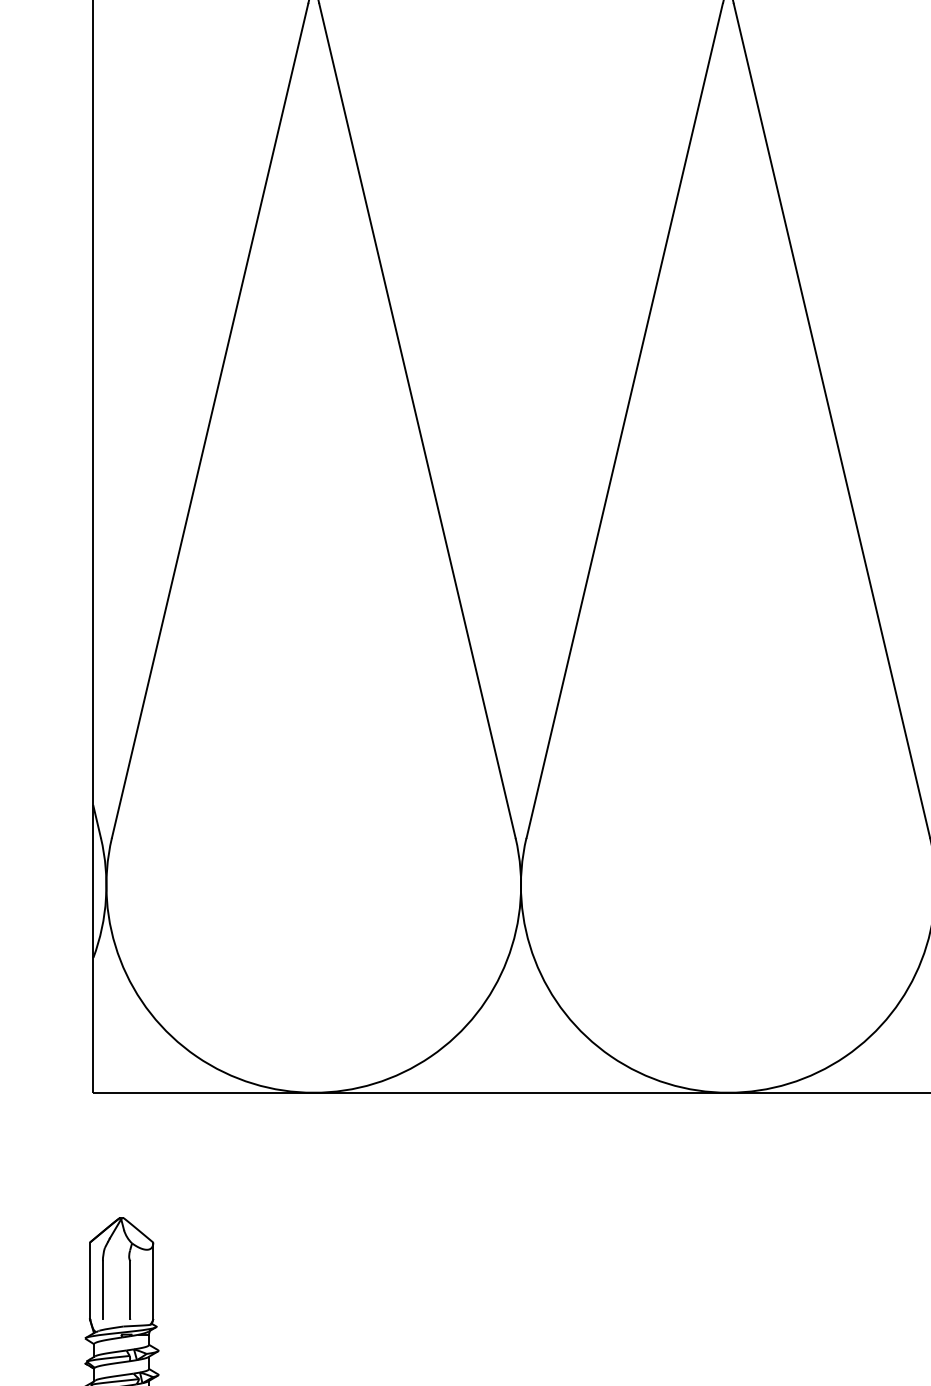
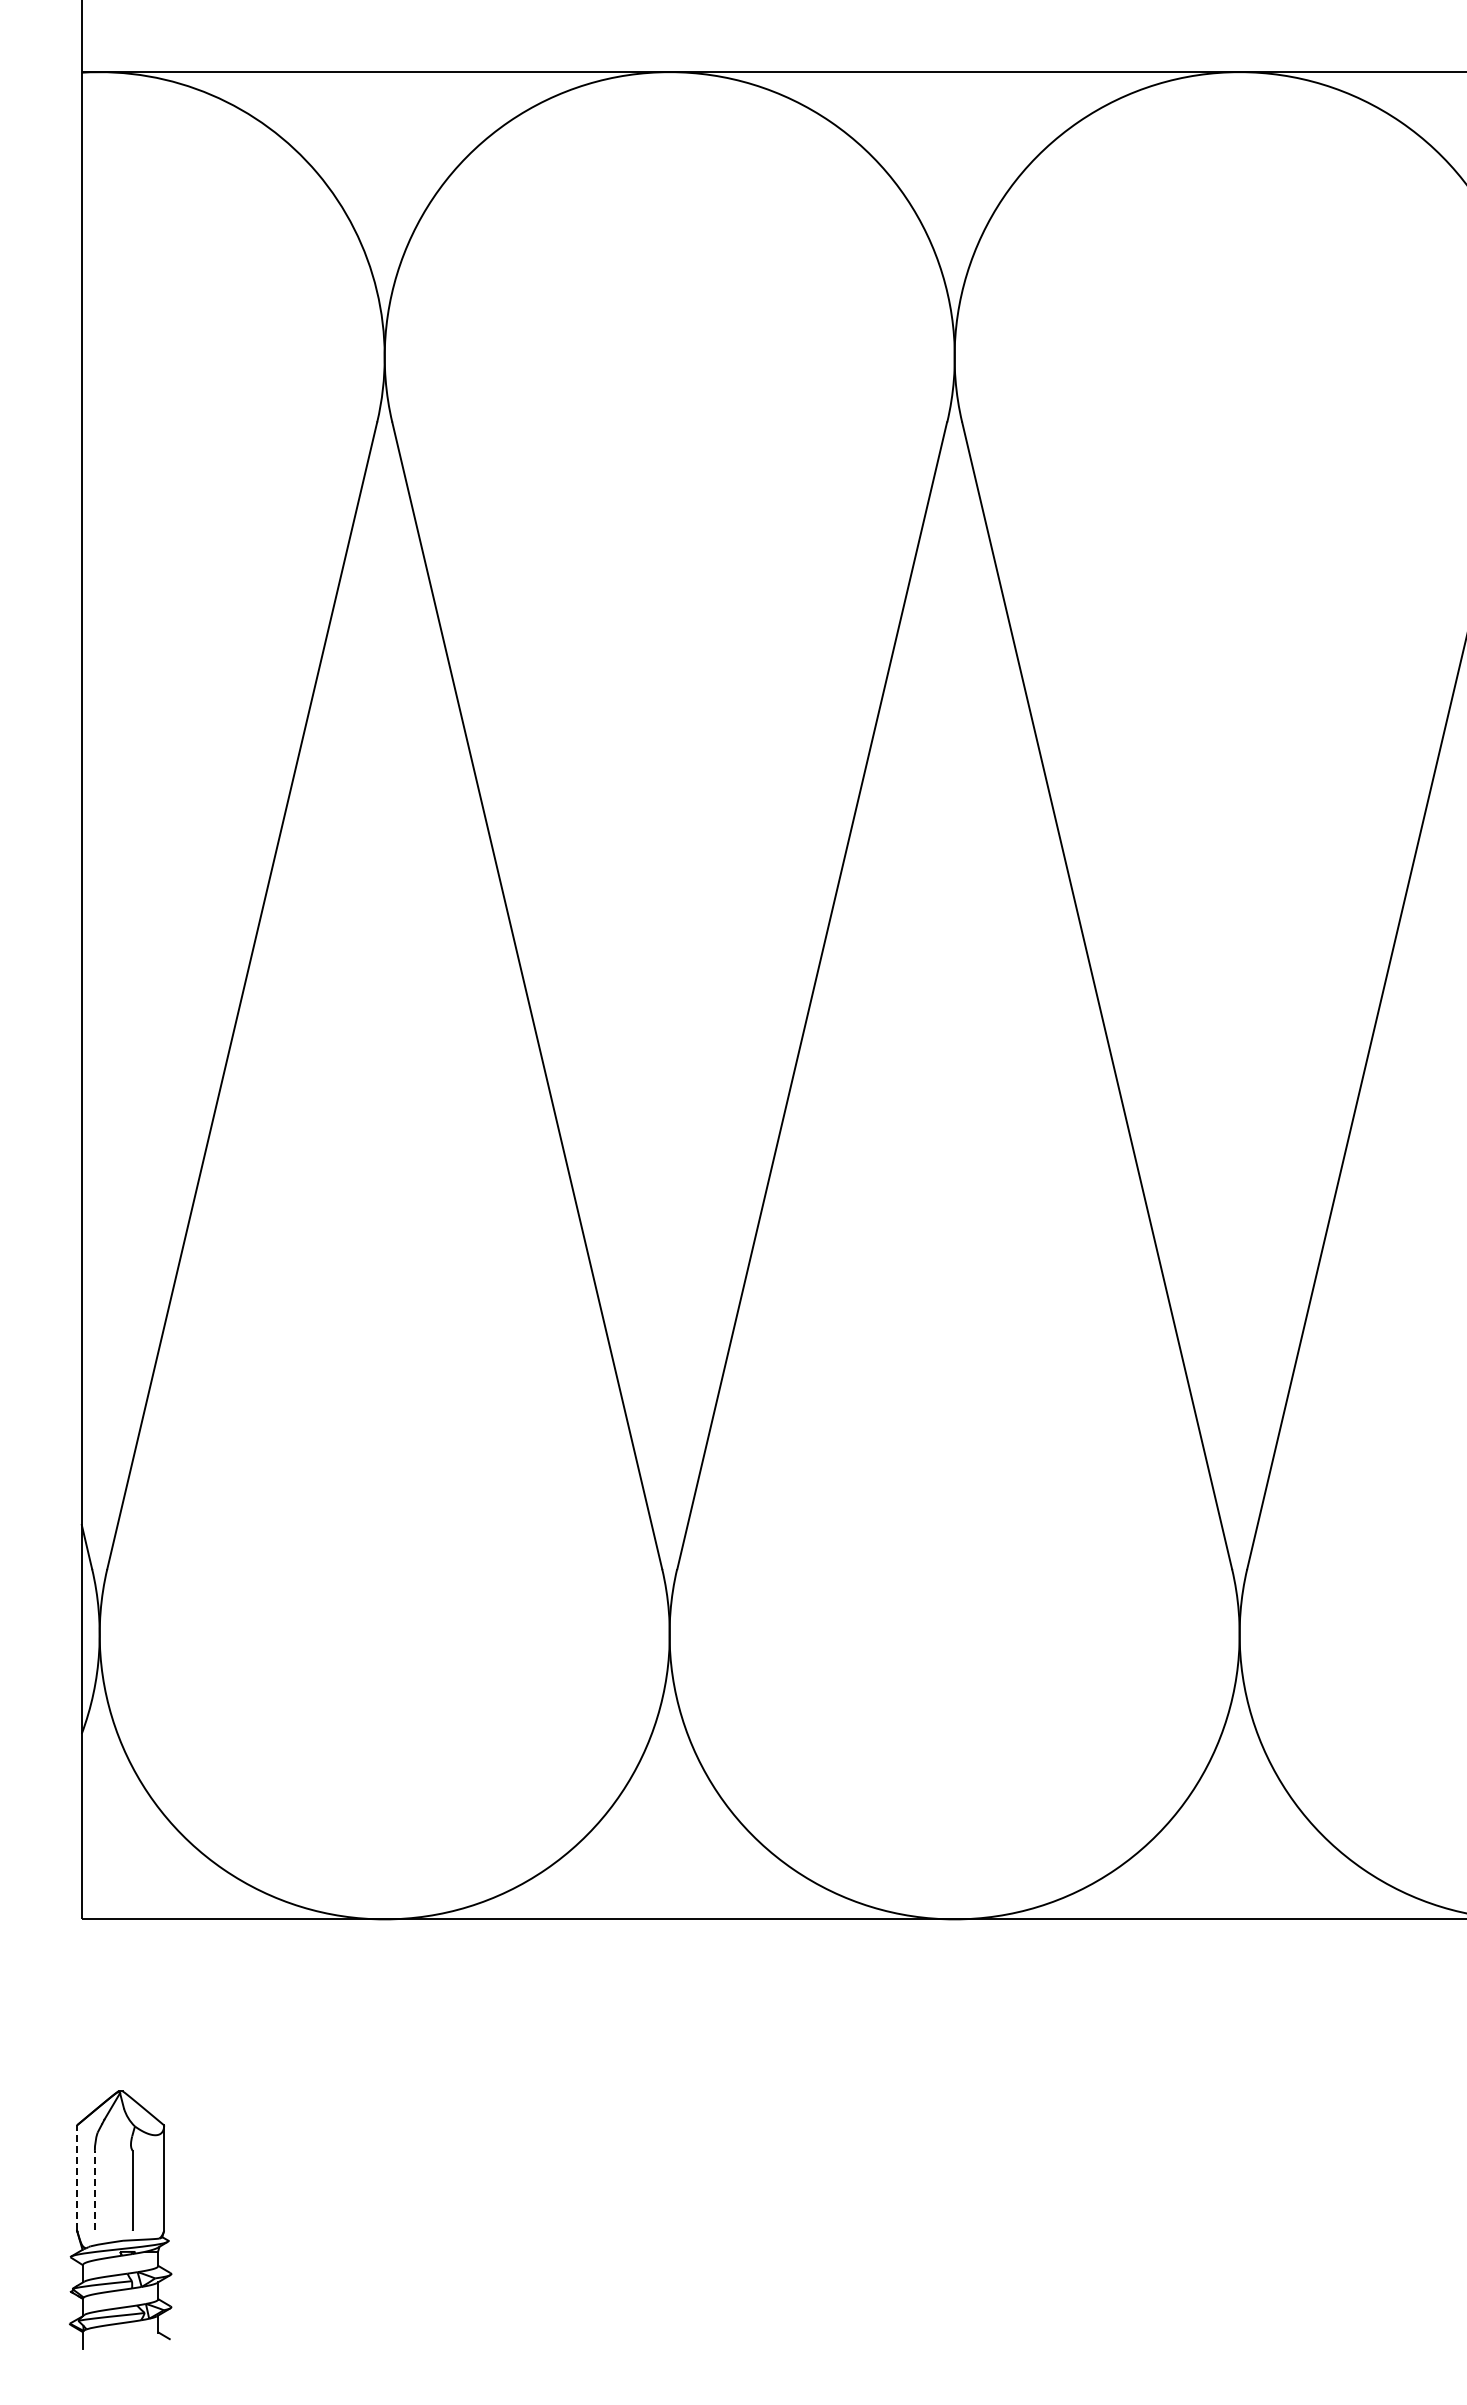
line: (90, 1280) -> (77, 2177), solid -> dashed
line: (102, 1289) -> (94, 2189), solid -> dashed

